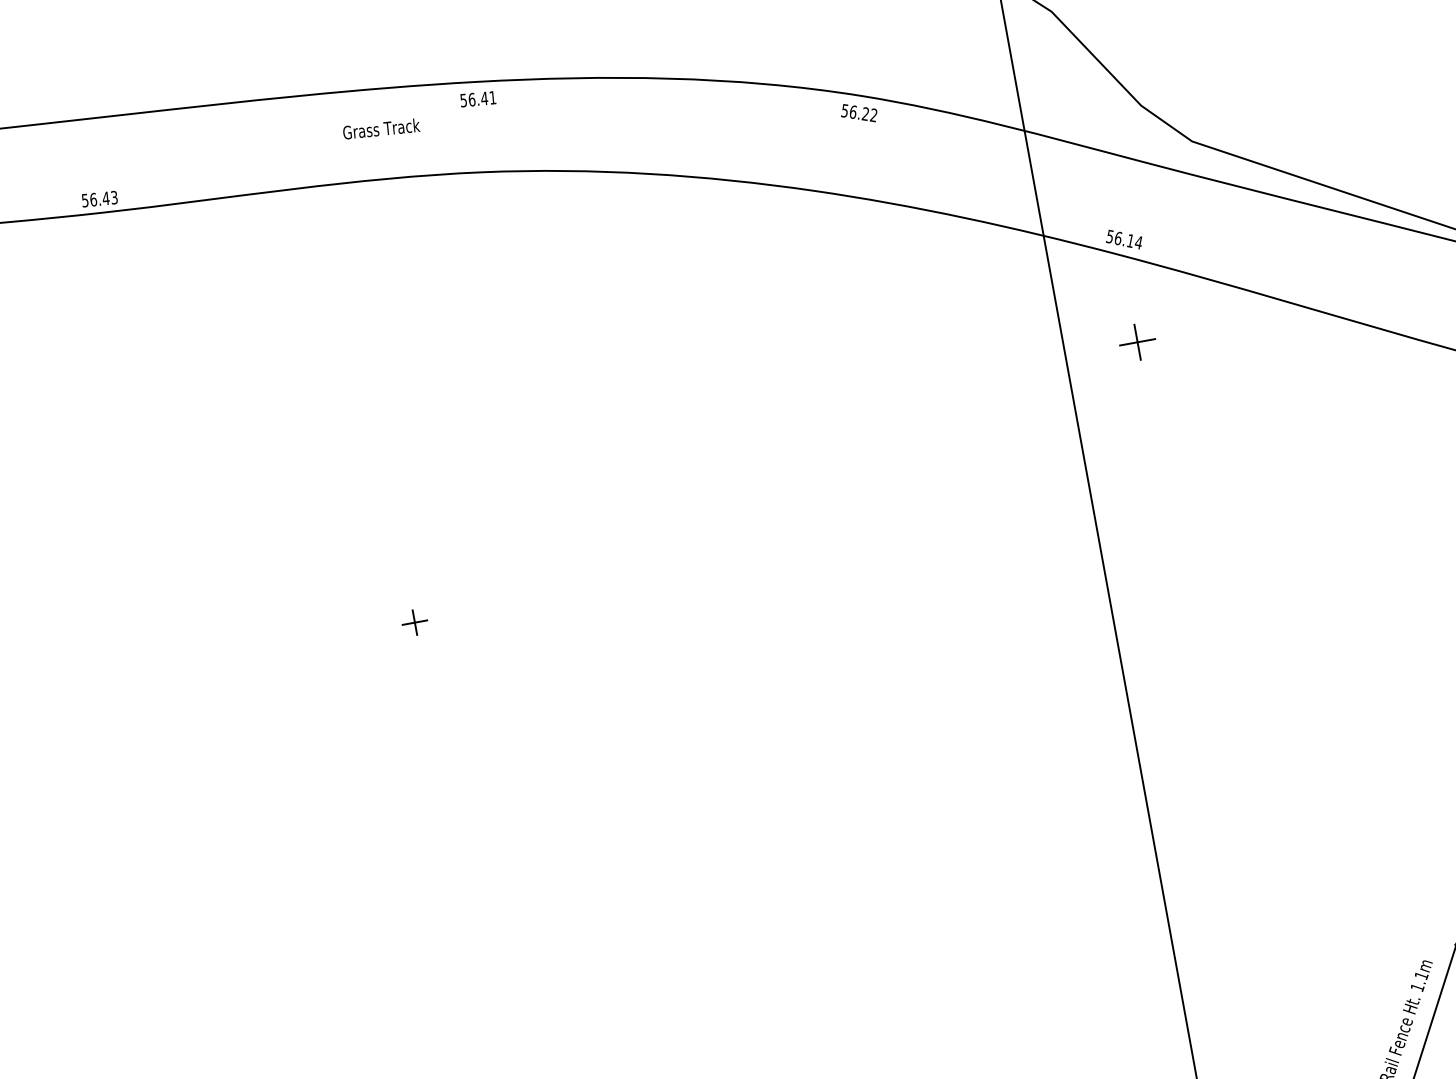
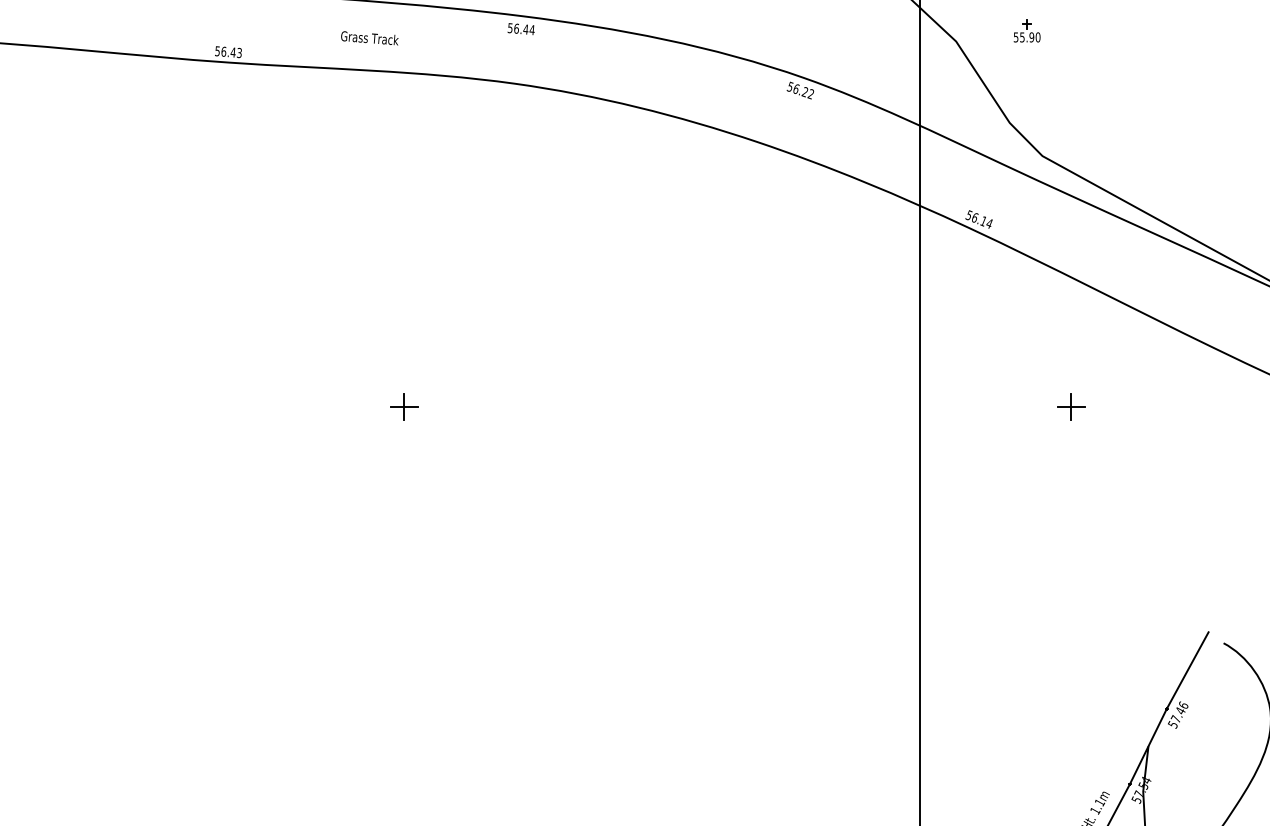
text: (491, 98) -> (531, 30), 56.41 -> 56.44
text: (381, 129) -> (369, 38), moved
part: (1137, 341) -> (1071, 406), moved
part: (415, 621) -> (404, 406), size x1.43

